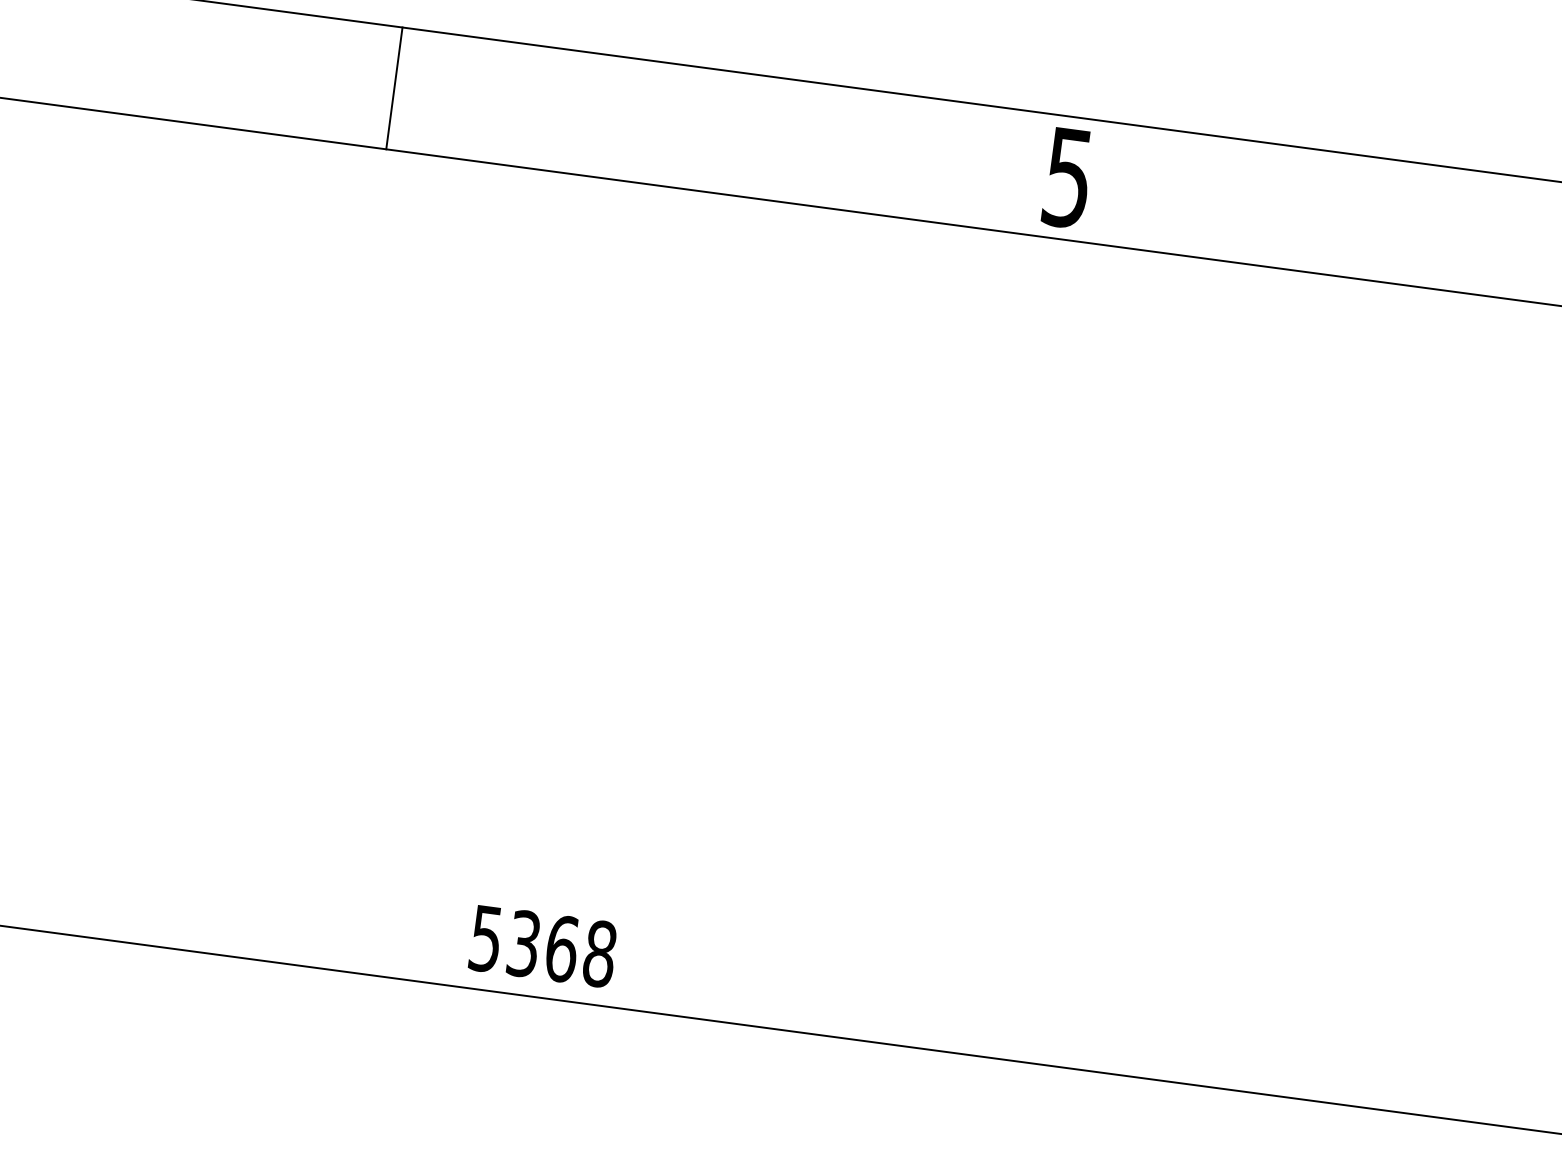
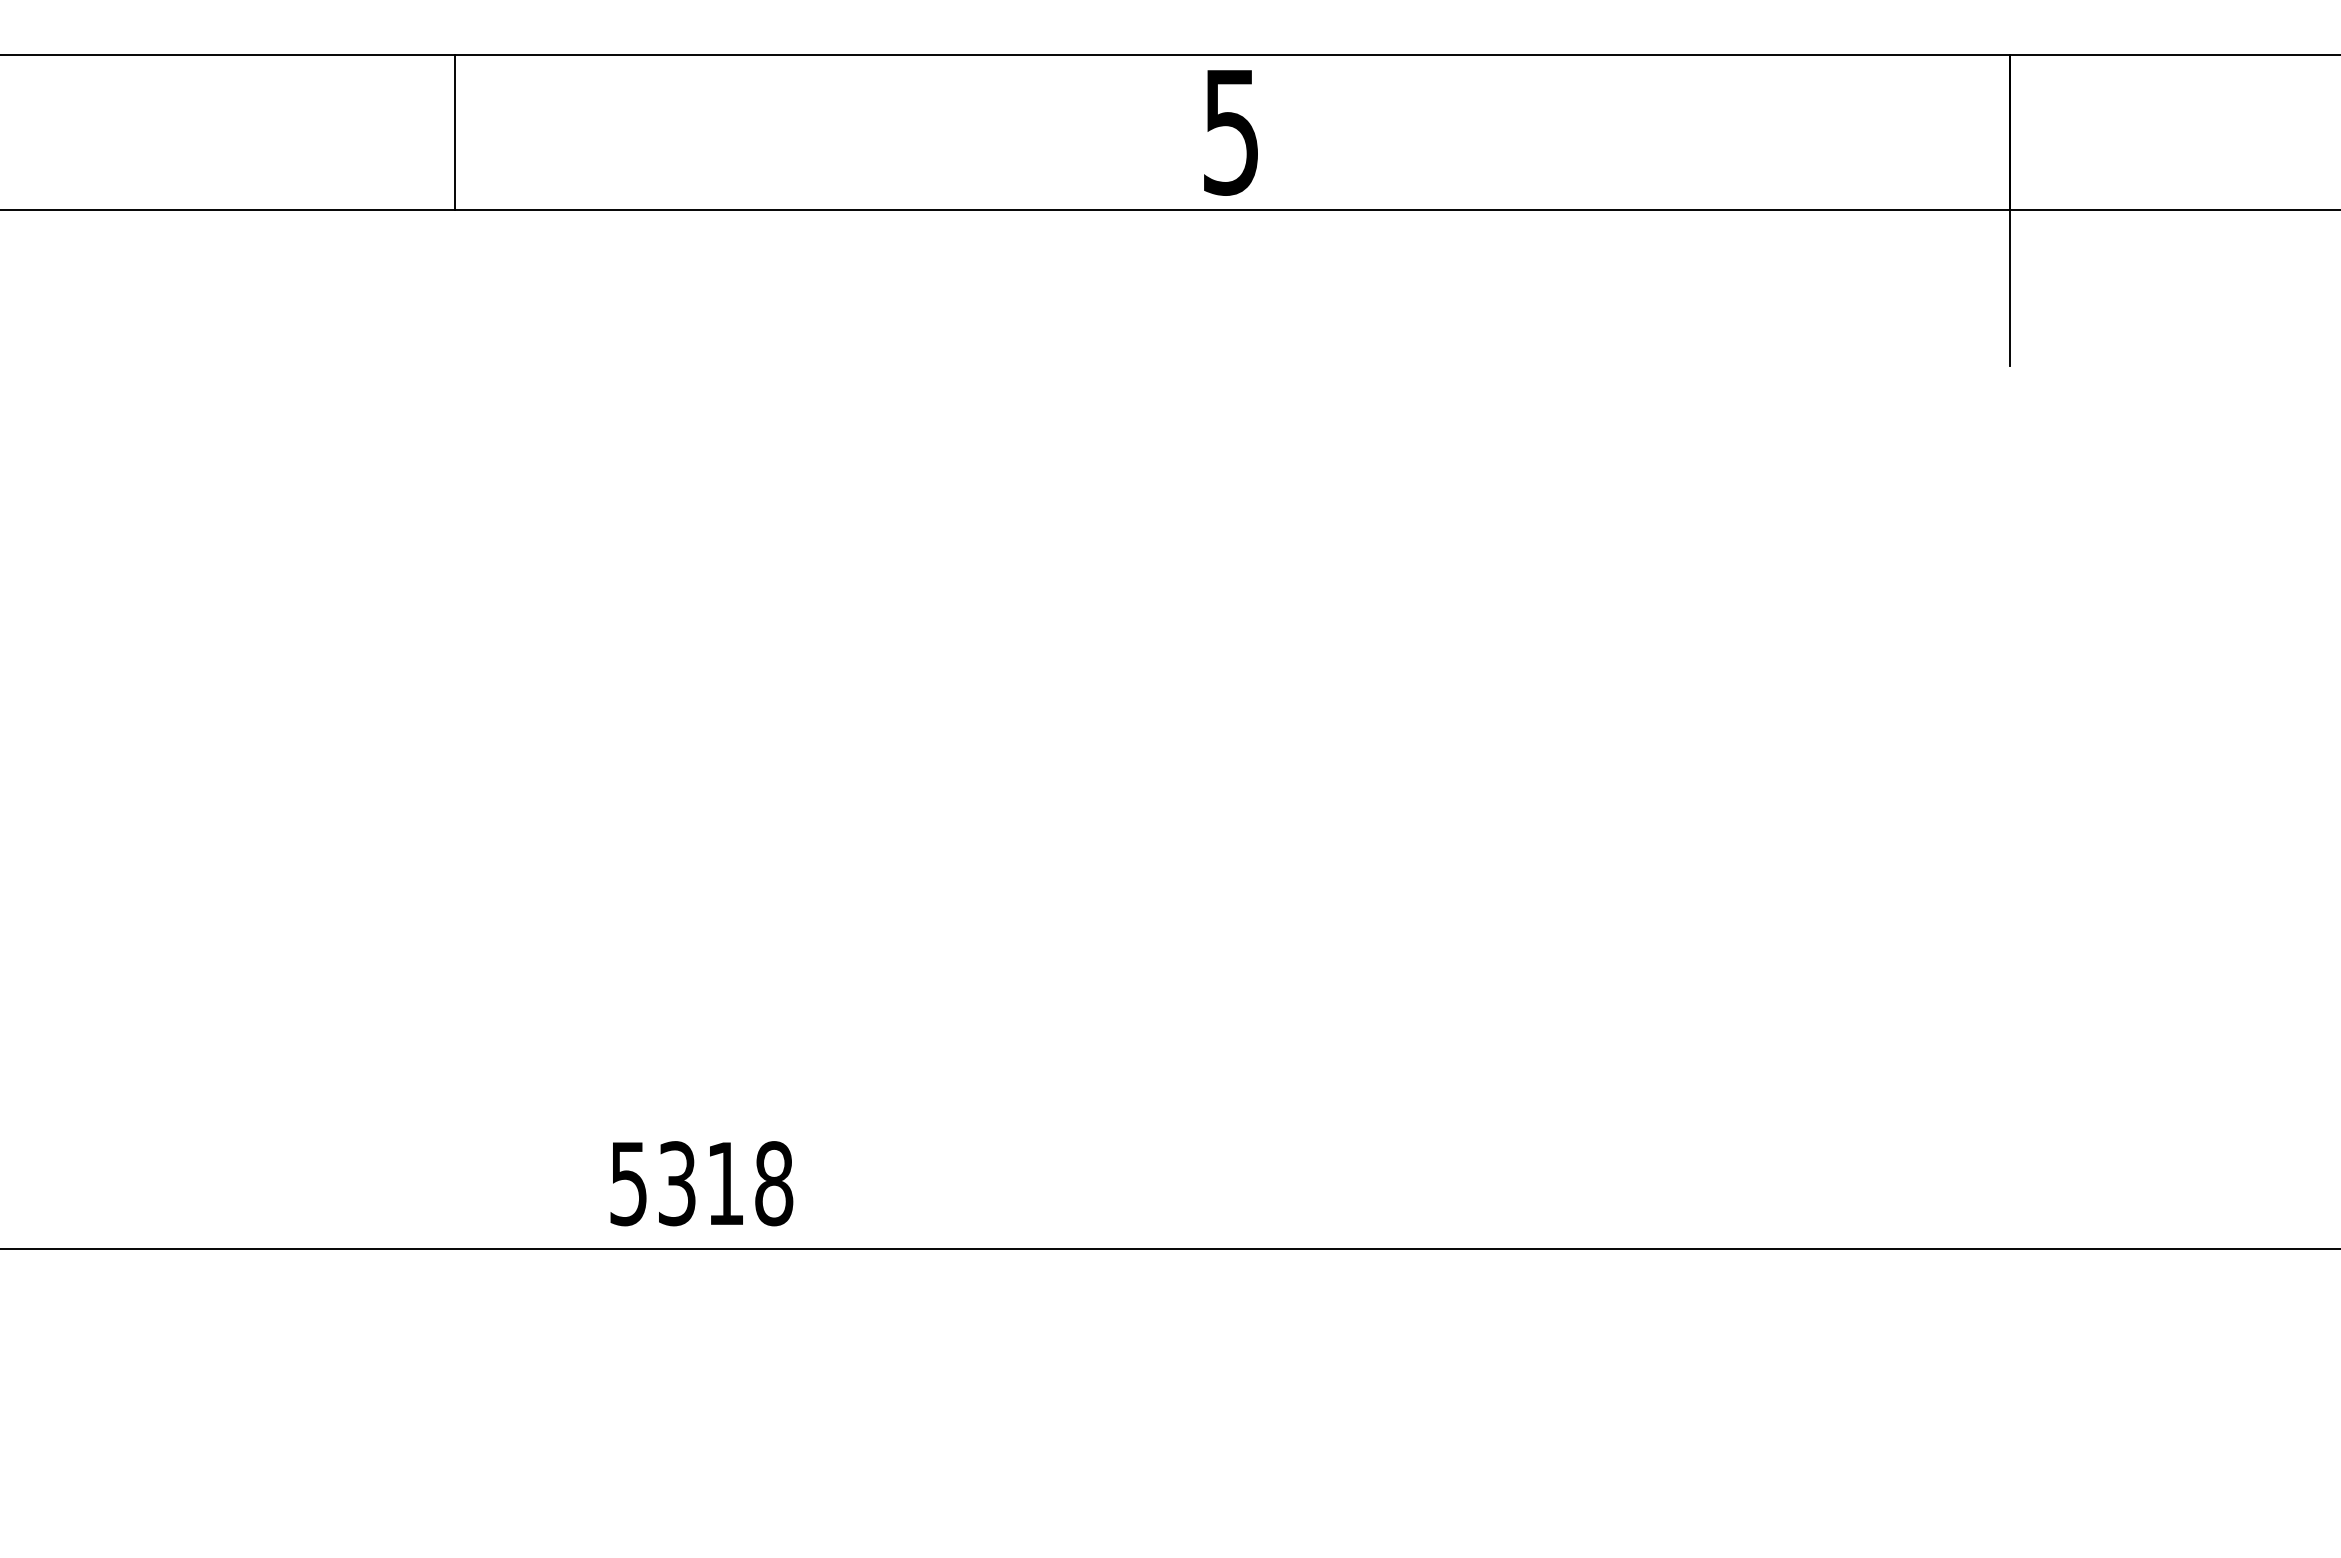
line: (394, 88) -> (455, 132), moved
text: (562, 948) -> (726, 1183), 5368 -> 5318

